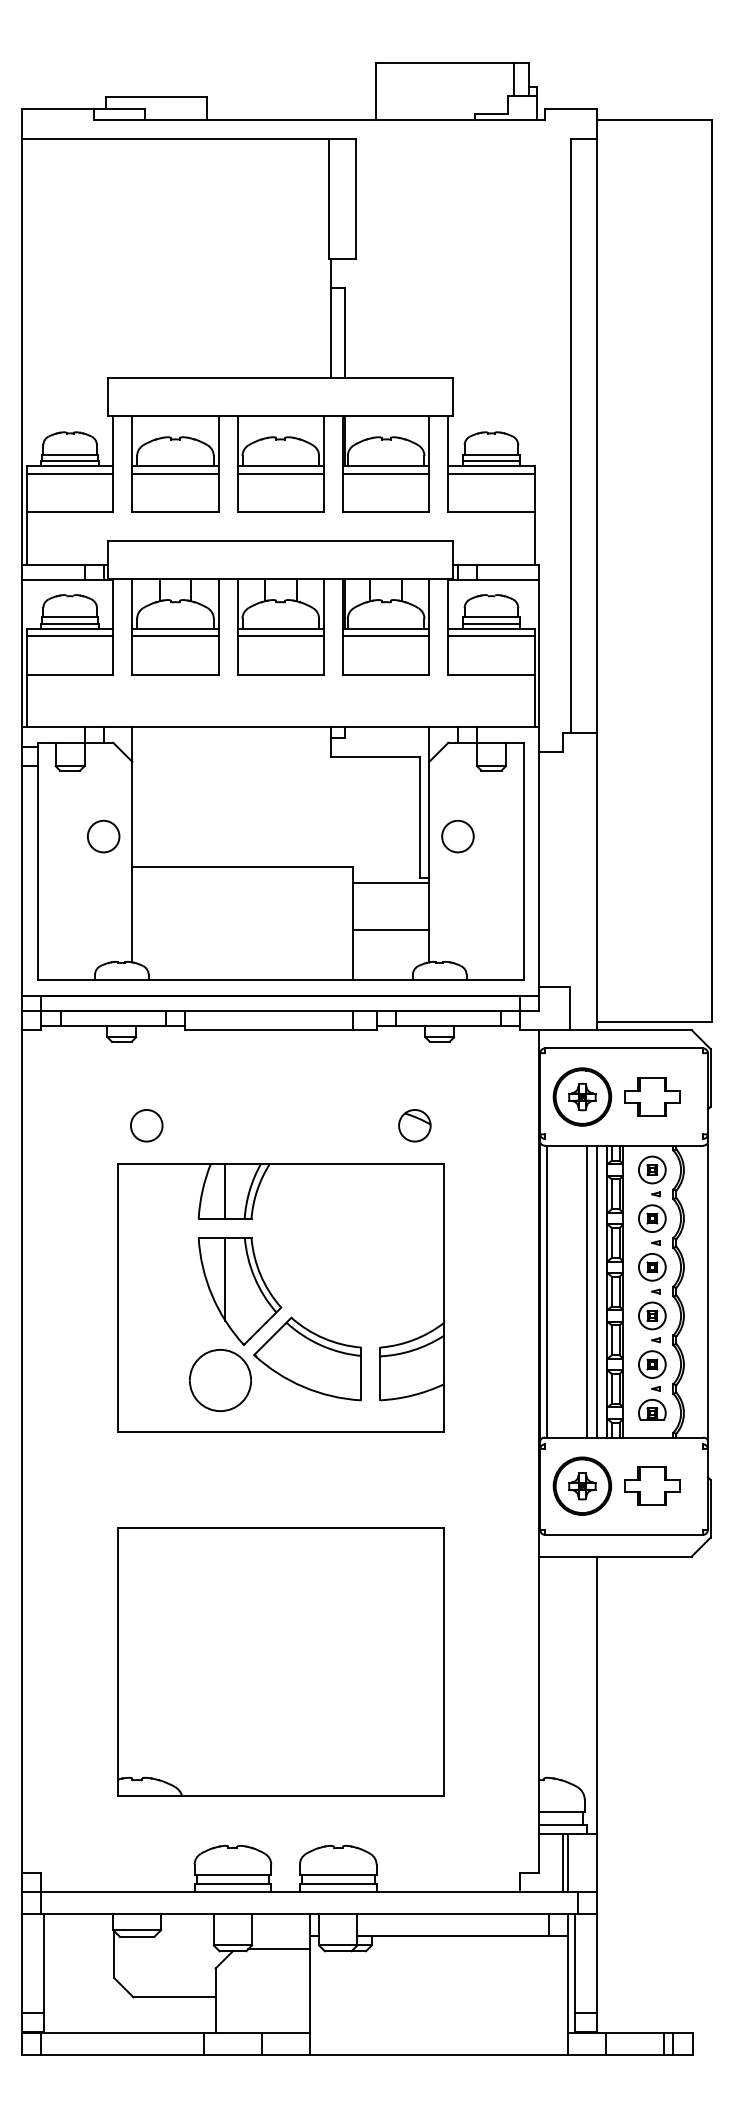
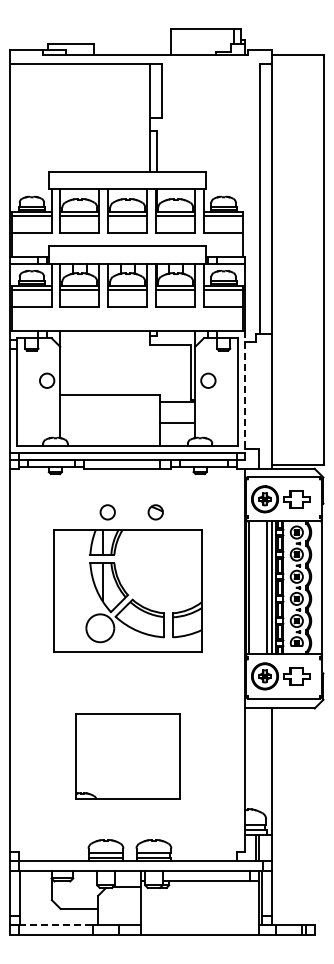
line: (539, 862) -> (245, 392), solid -> dashed
circle: (146, 1126) -> (107, 512), moved
part: (414, 1126) -> (155, 512), moved
part: (280, 1660) -> (127, 755), size x0.7
line: (124, 2033) -> (56, 925), solid -> dashed

